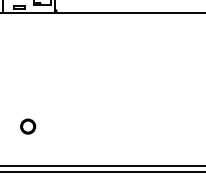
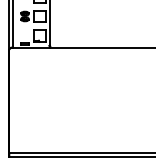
part: (27, 126) -> (30, 125), removed

